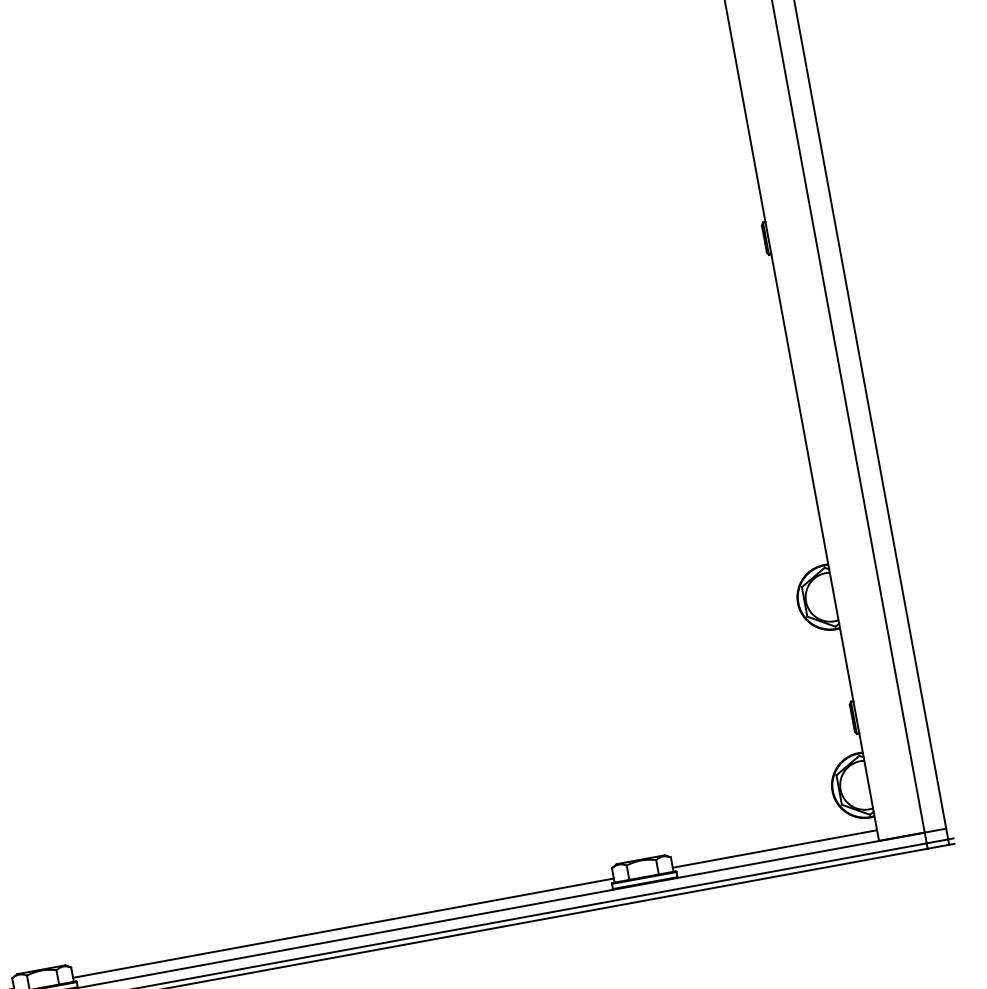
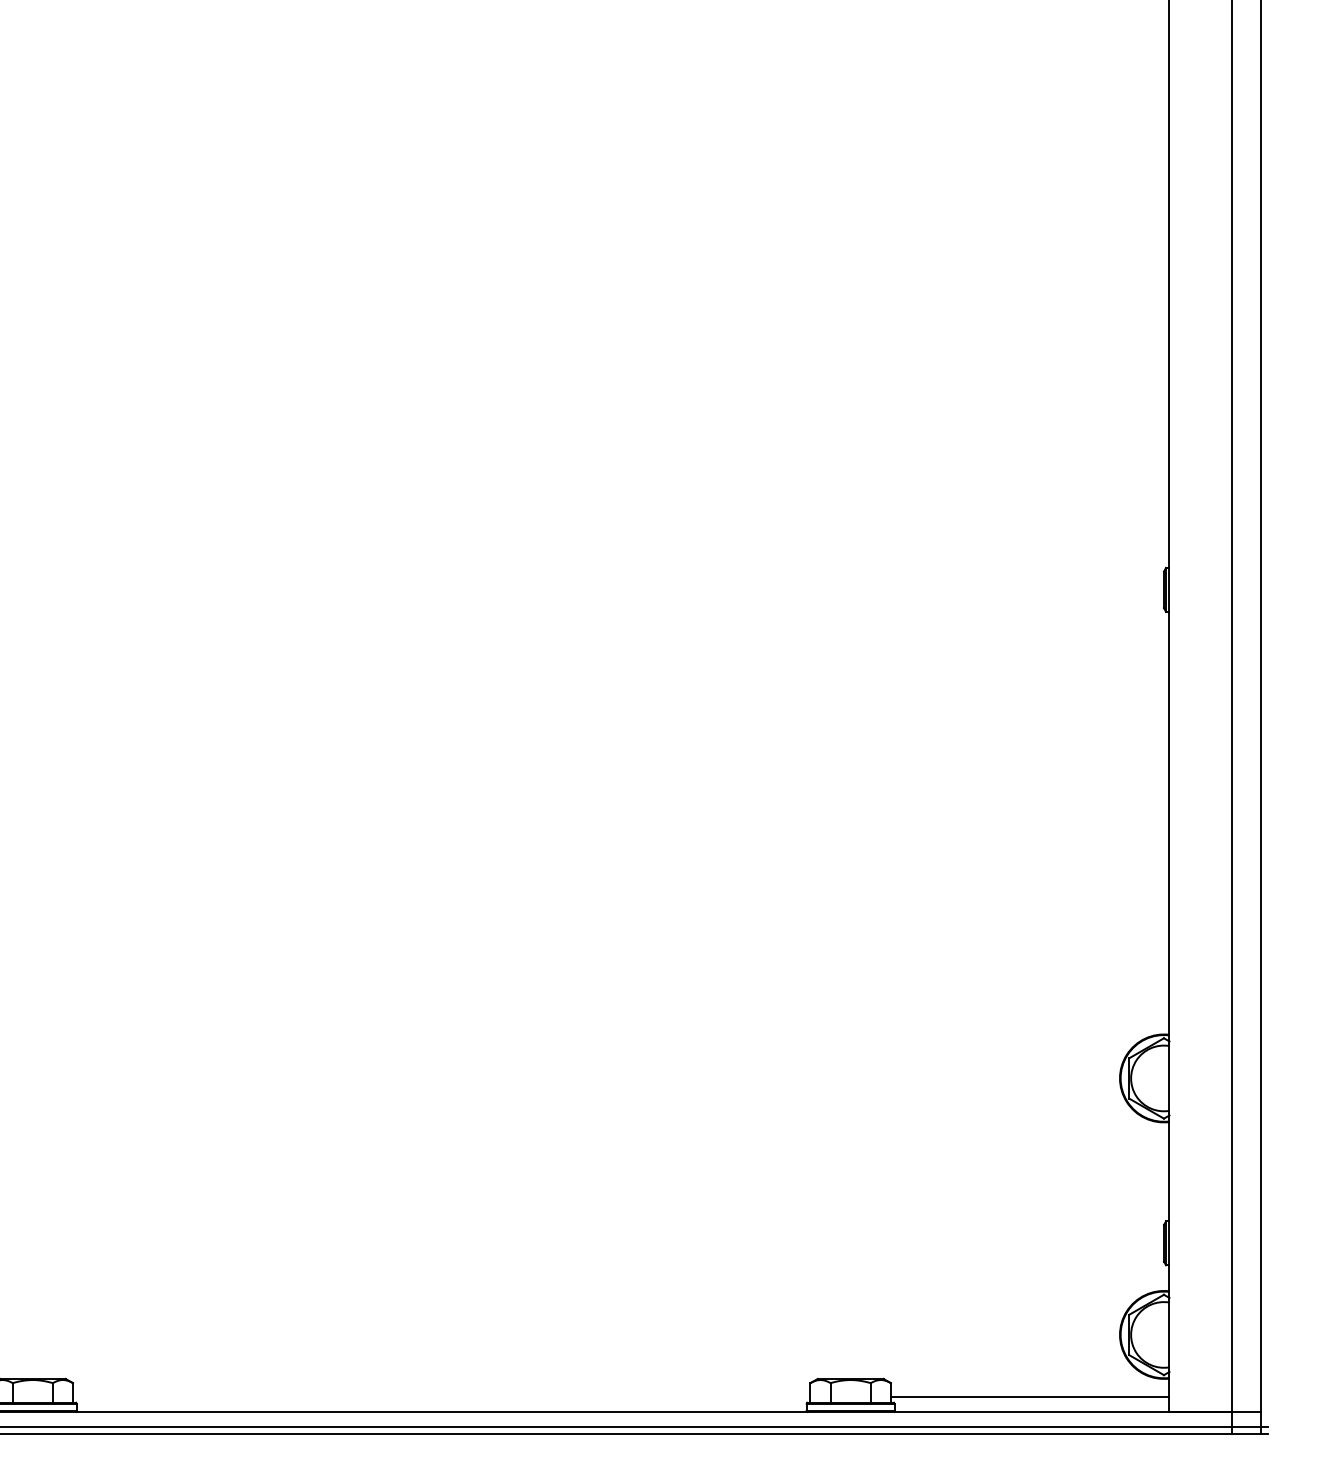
line: (343, 928) -> (441, 1397), removed

